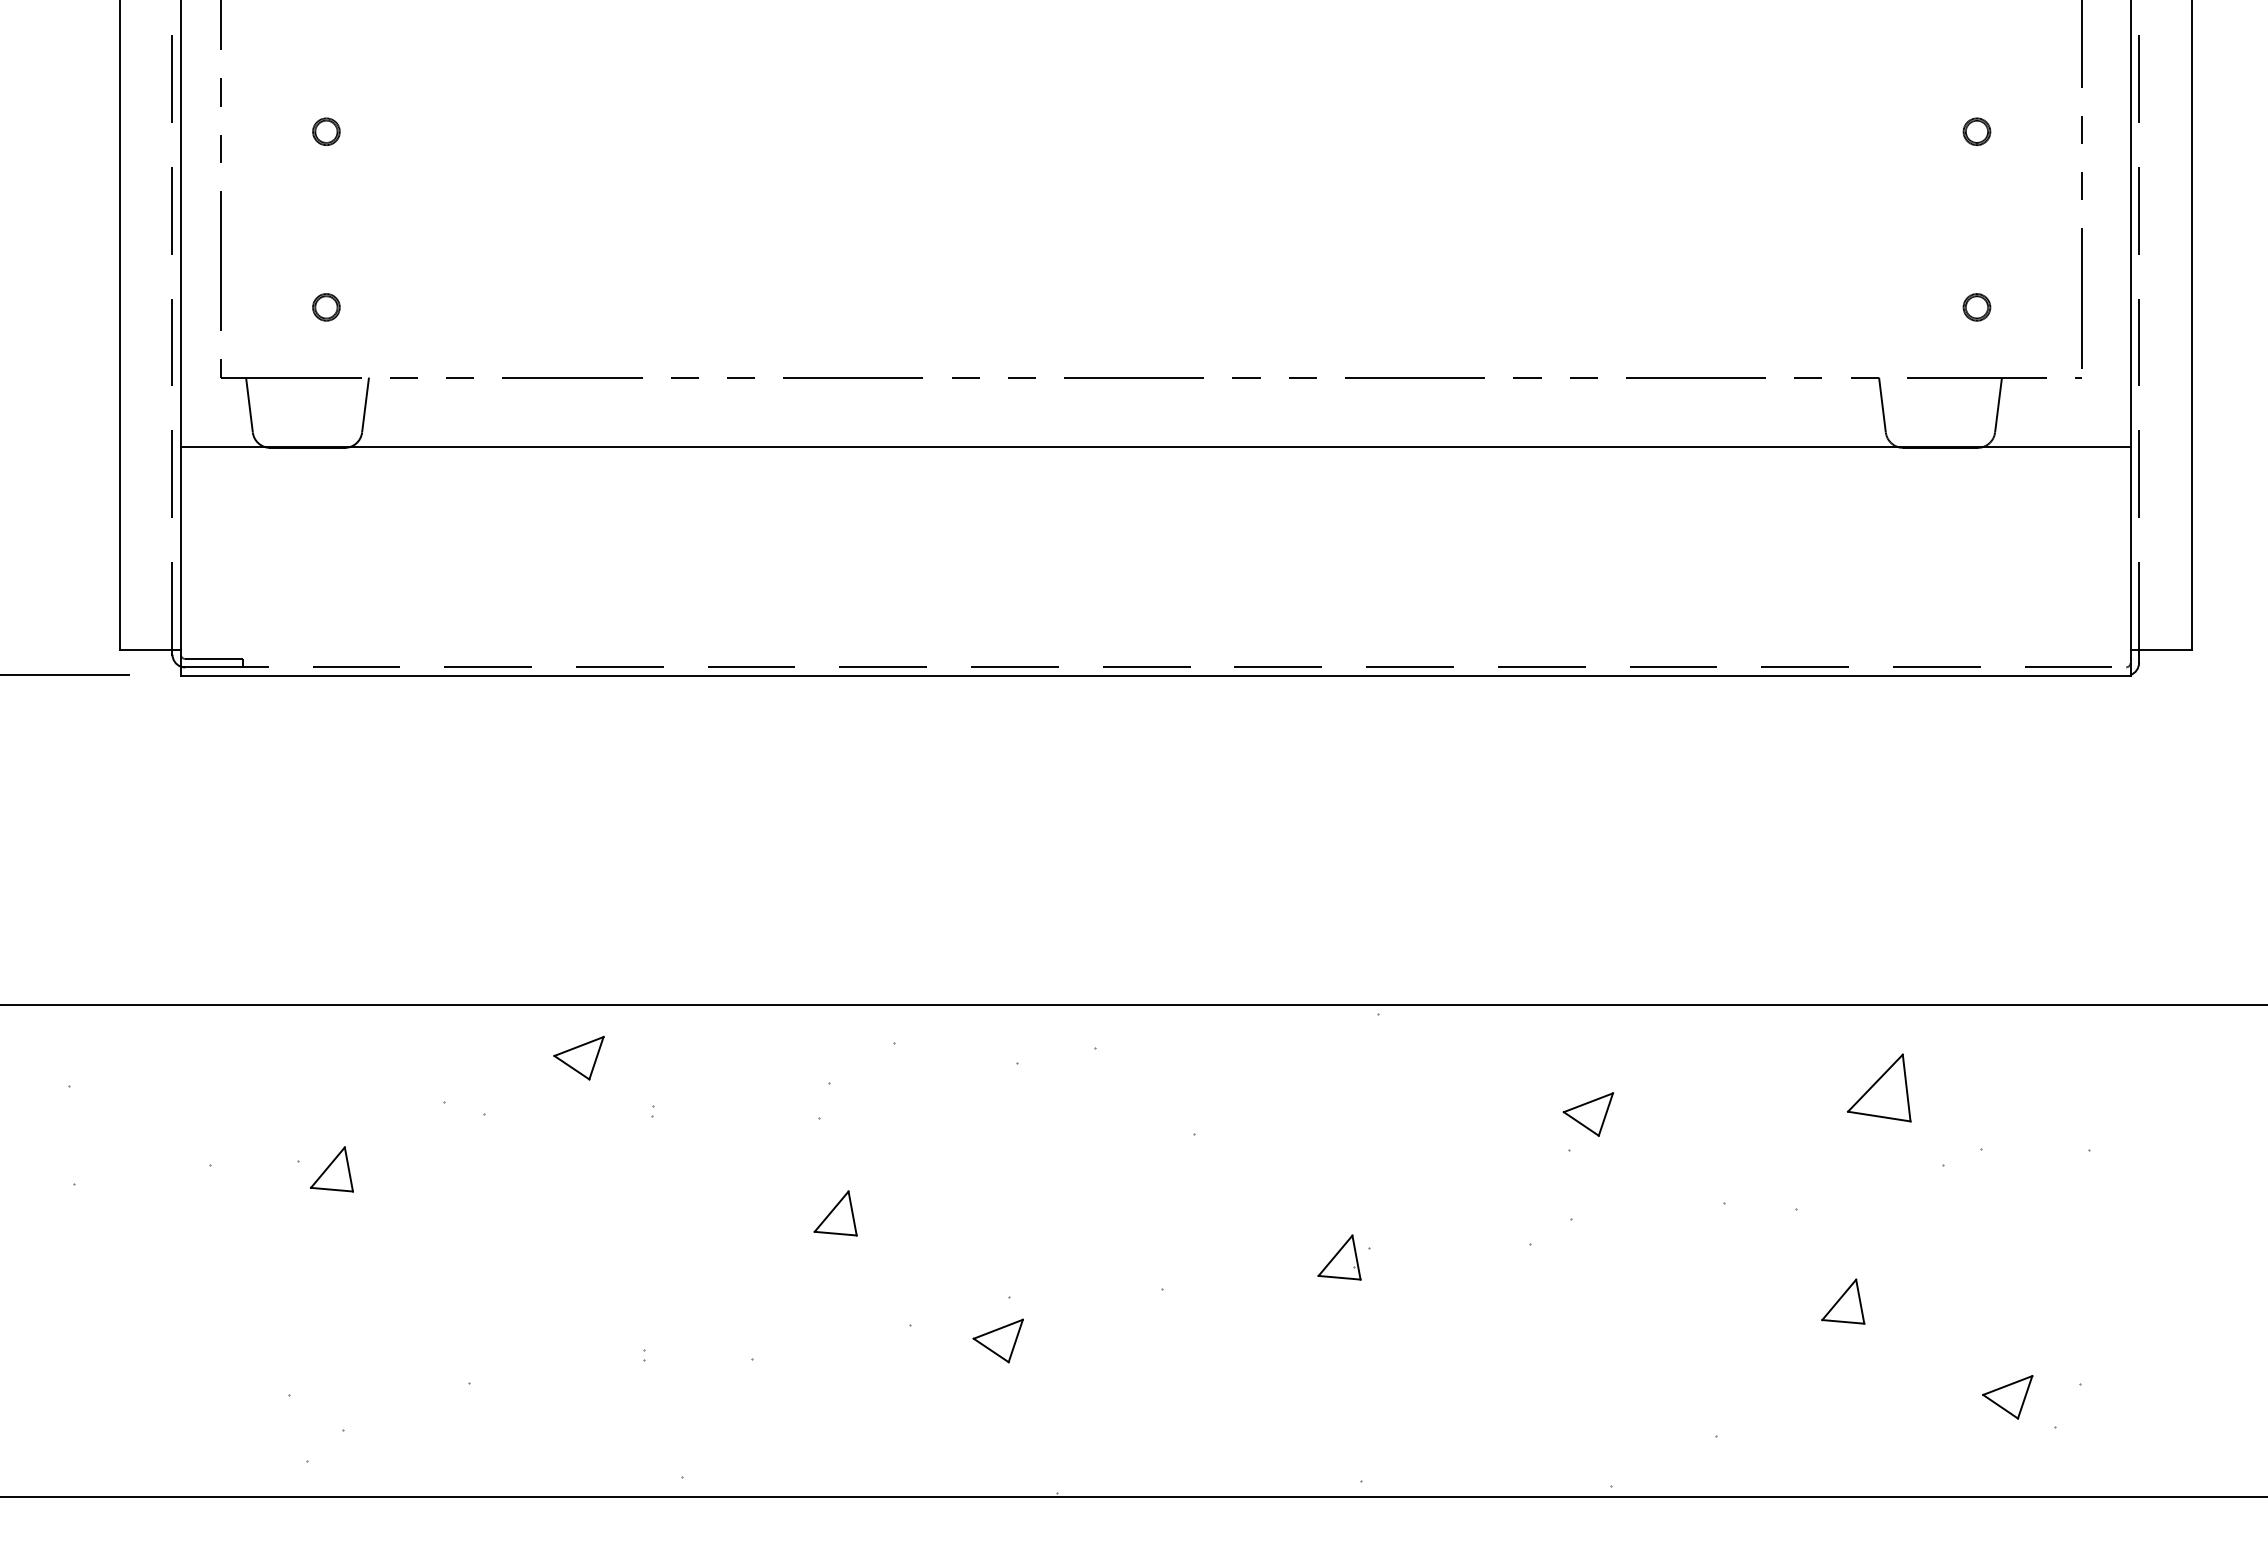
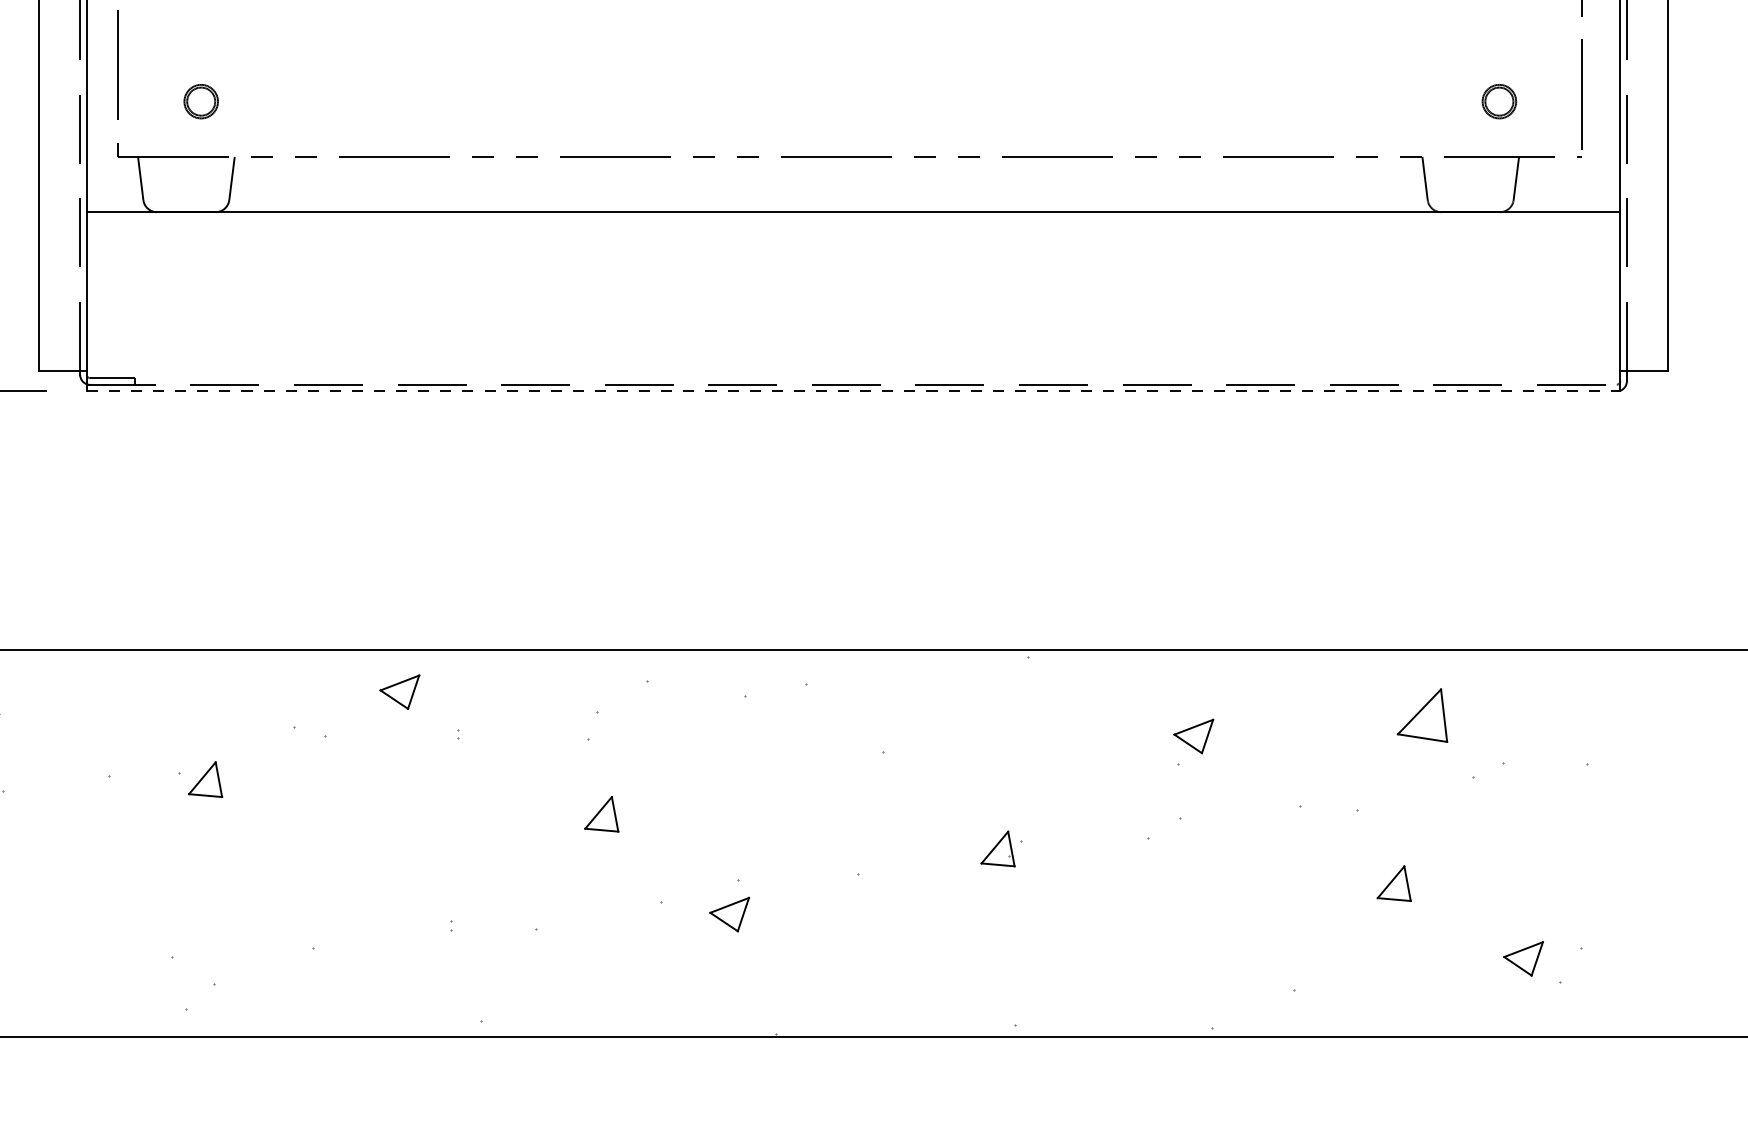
part: (326, 307) -> (201, 101), size x1.6
part: (1976, 307) -> (1499, 101), size x1.6
line: (1155, 675) -> (853, 391), solid -> dashed

